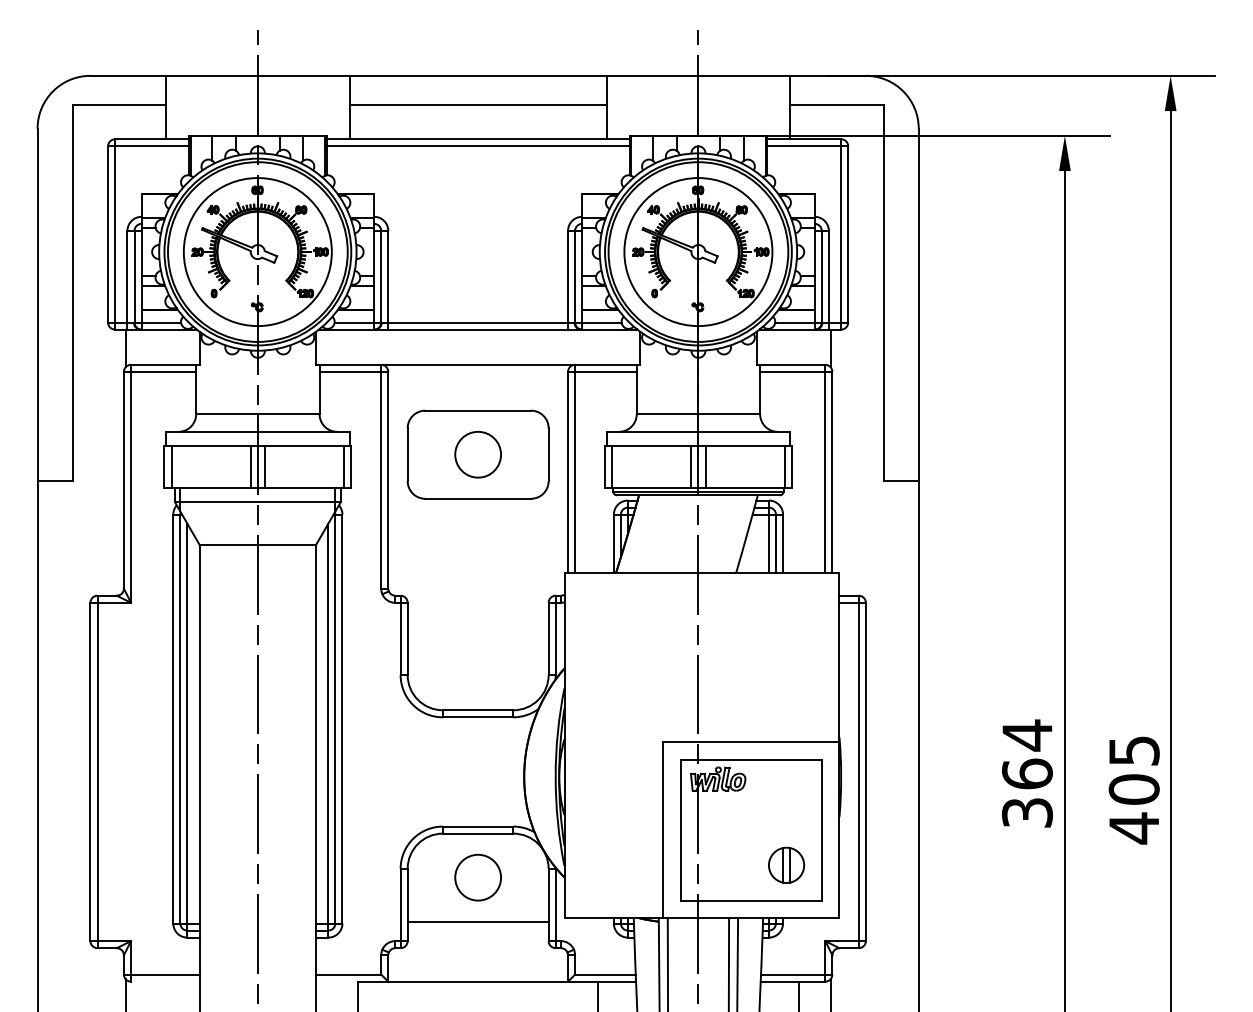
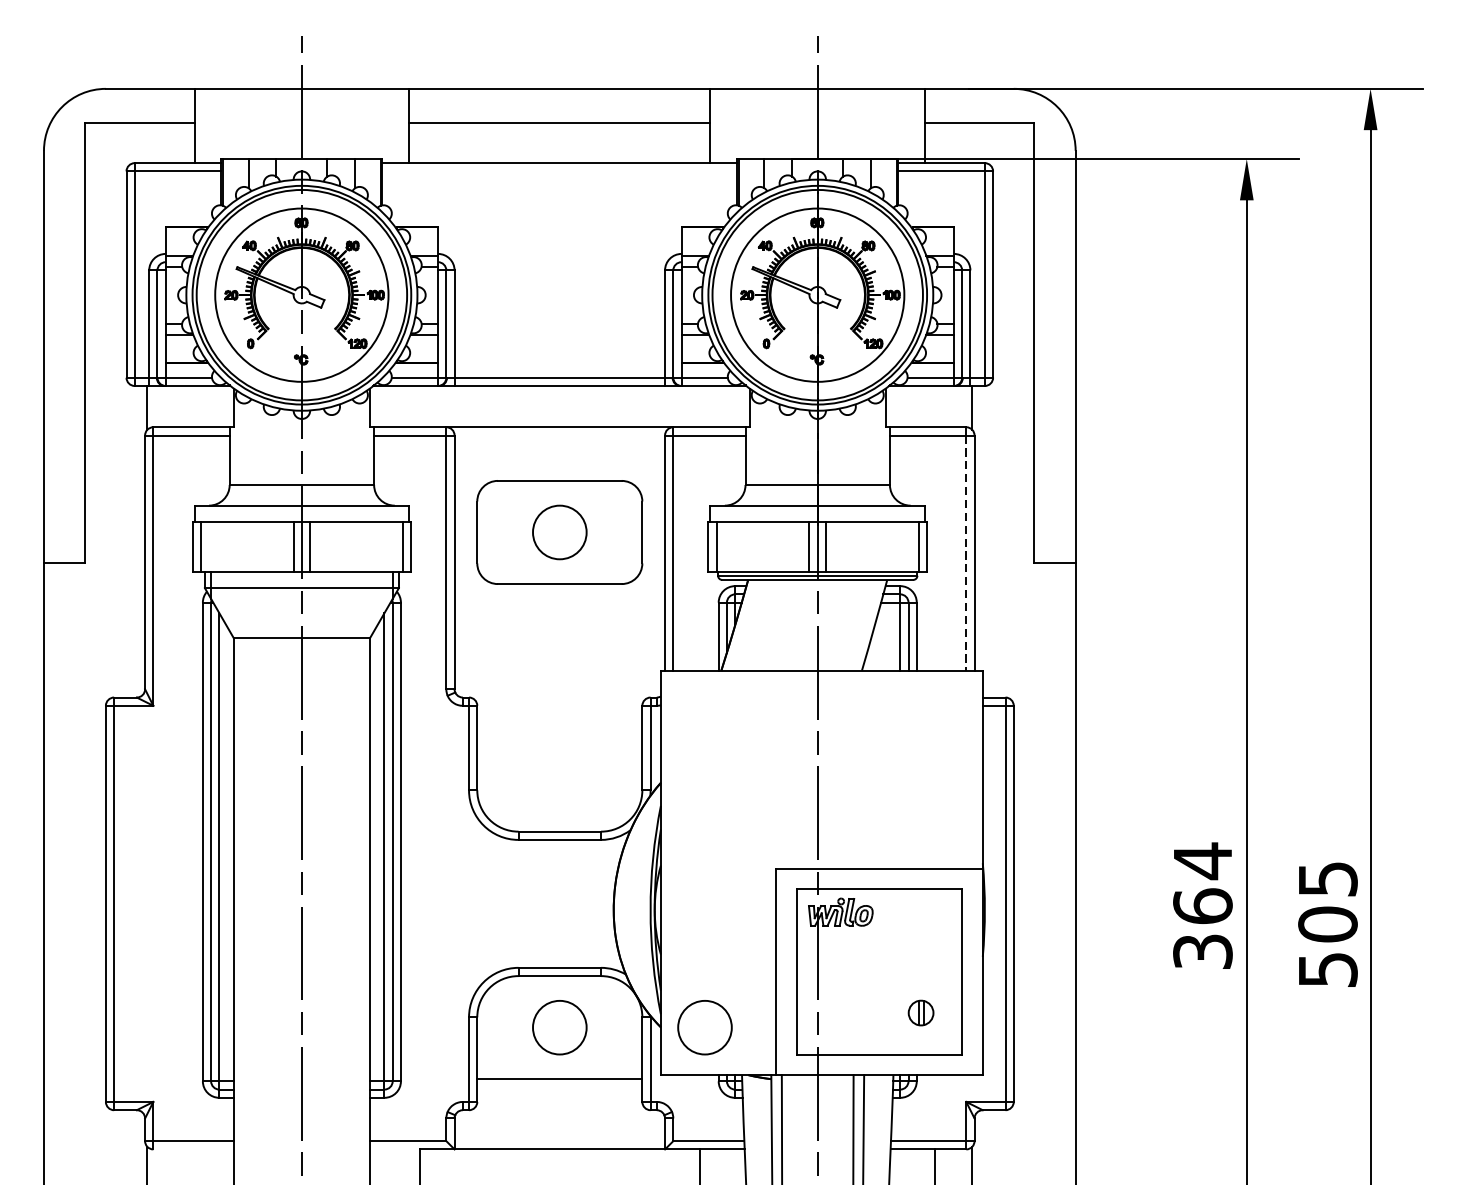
line: (477, 146) -> (559, 171), removed
line: (825, 472) -> (966, 553), solid -> dashed
text: (1134, 828) -> (1328, 970), 405 -> 505
part: (786, 864) -> (920, 1012), size x0.6
circle: (601, 877) -> (704, 1027), added

